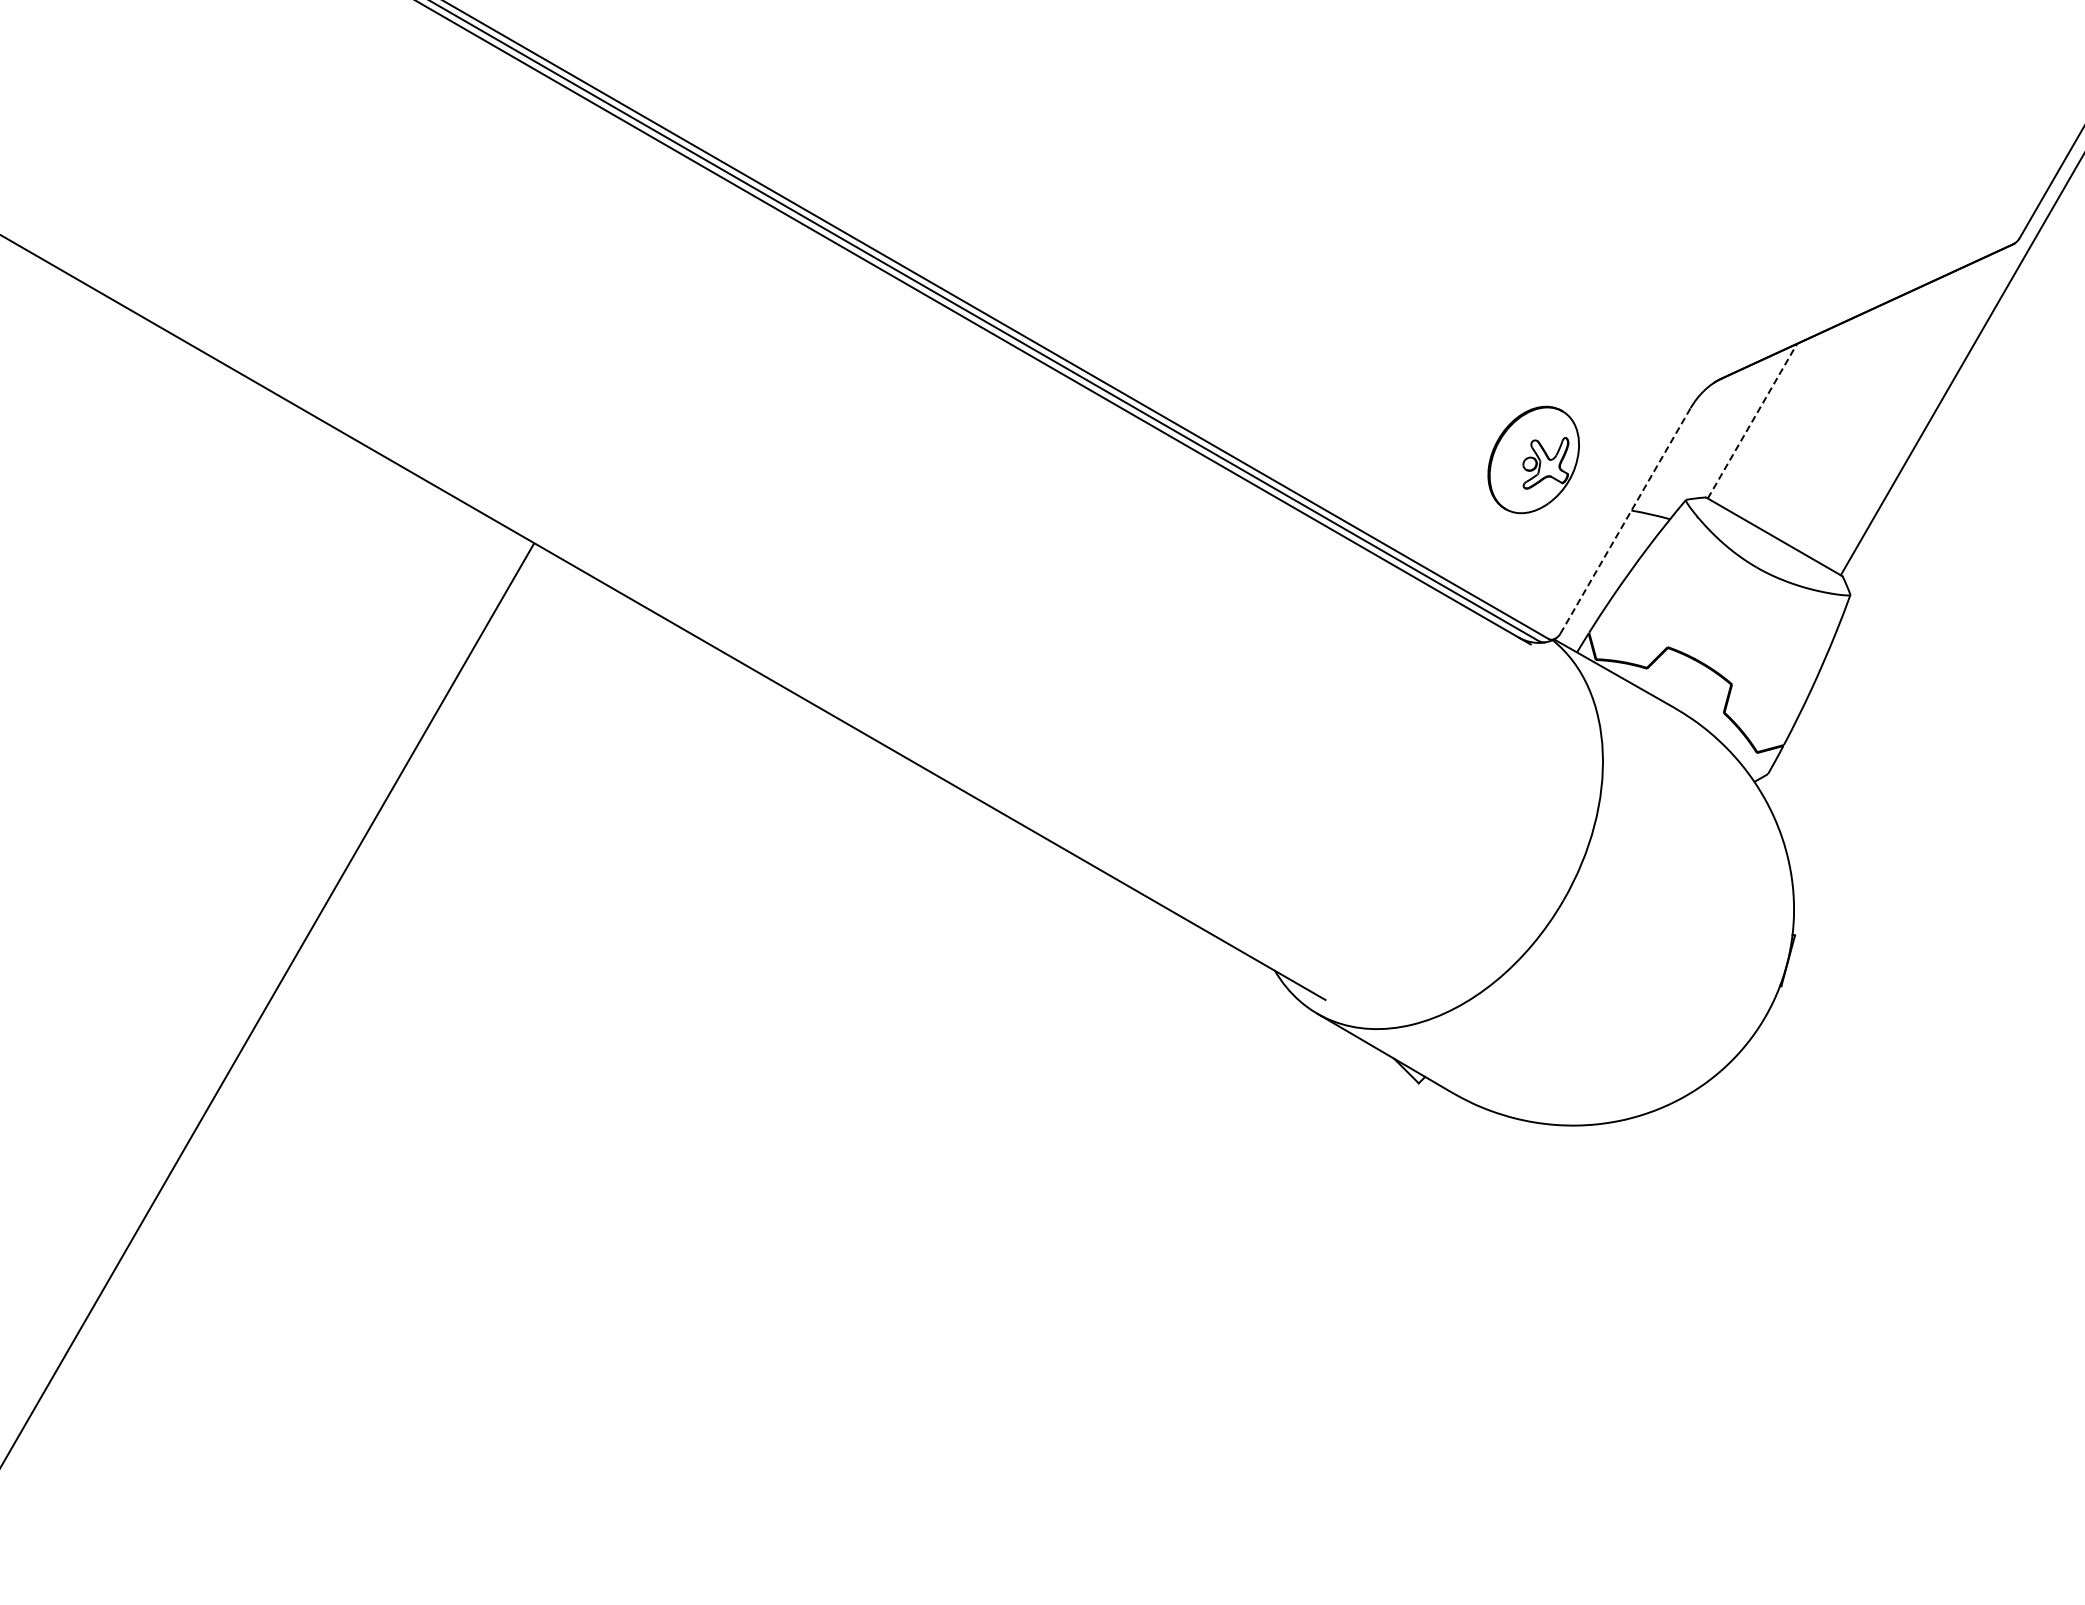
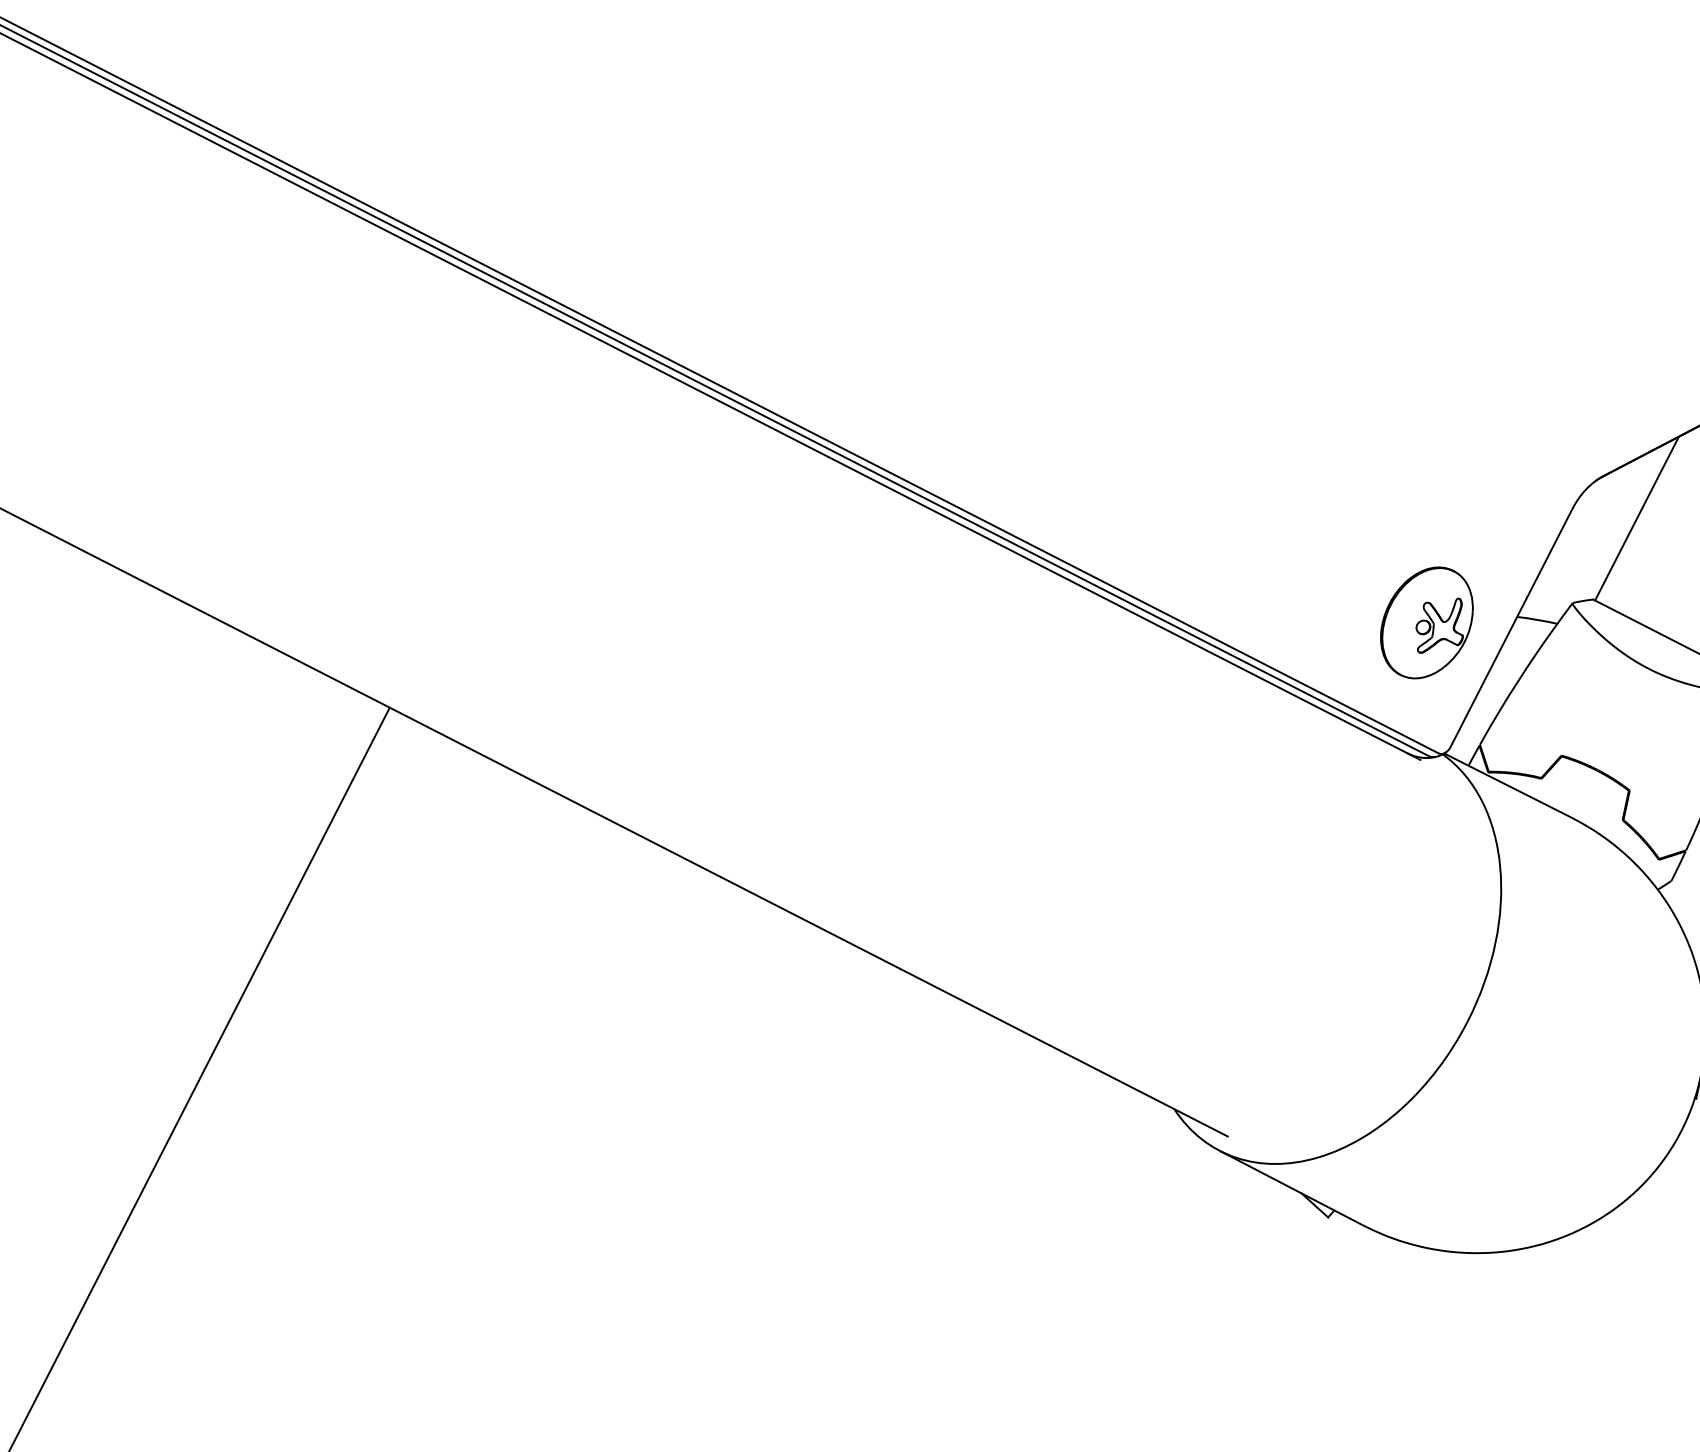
line: (1752, 420) -> (1637, 517), dashed -> solid
part: (1533, 459) -> (1426, 622), moved
line: (1625, 520) -> (1511, 627), dashed -> solid

